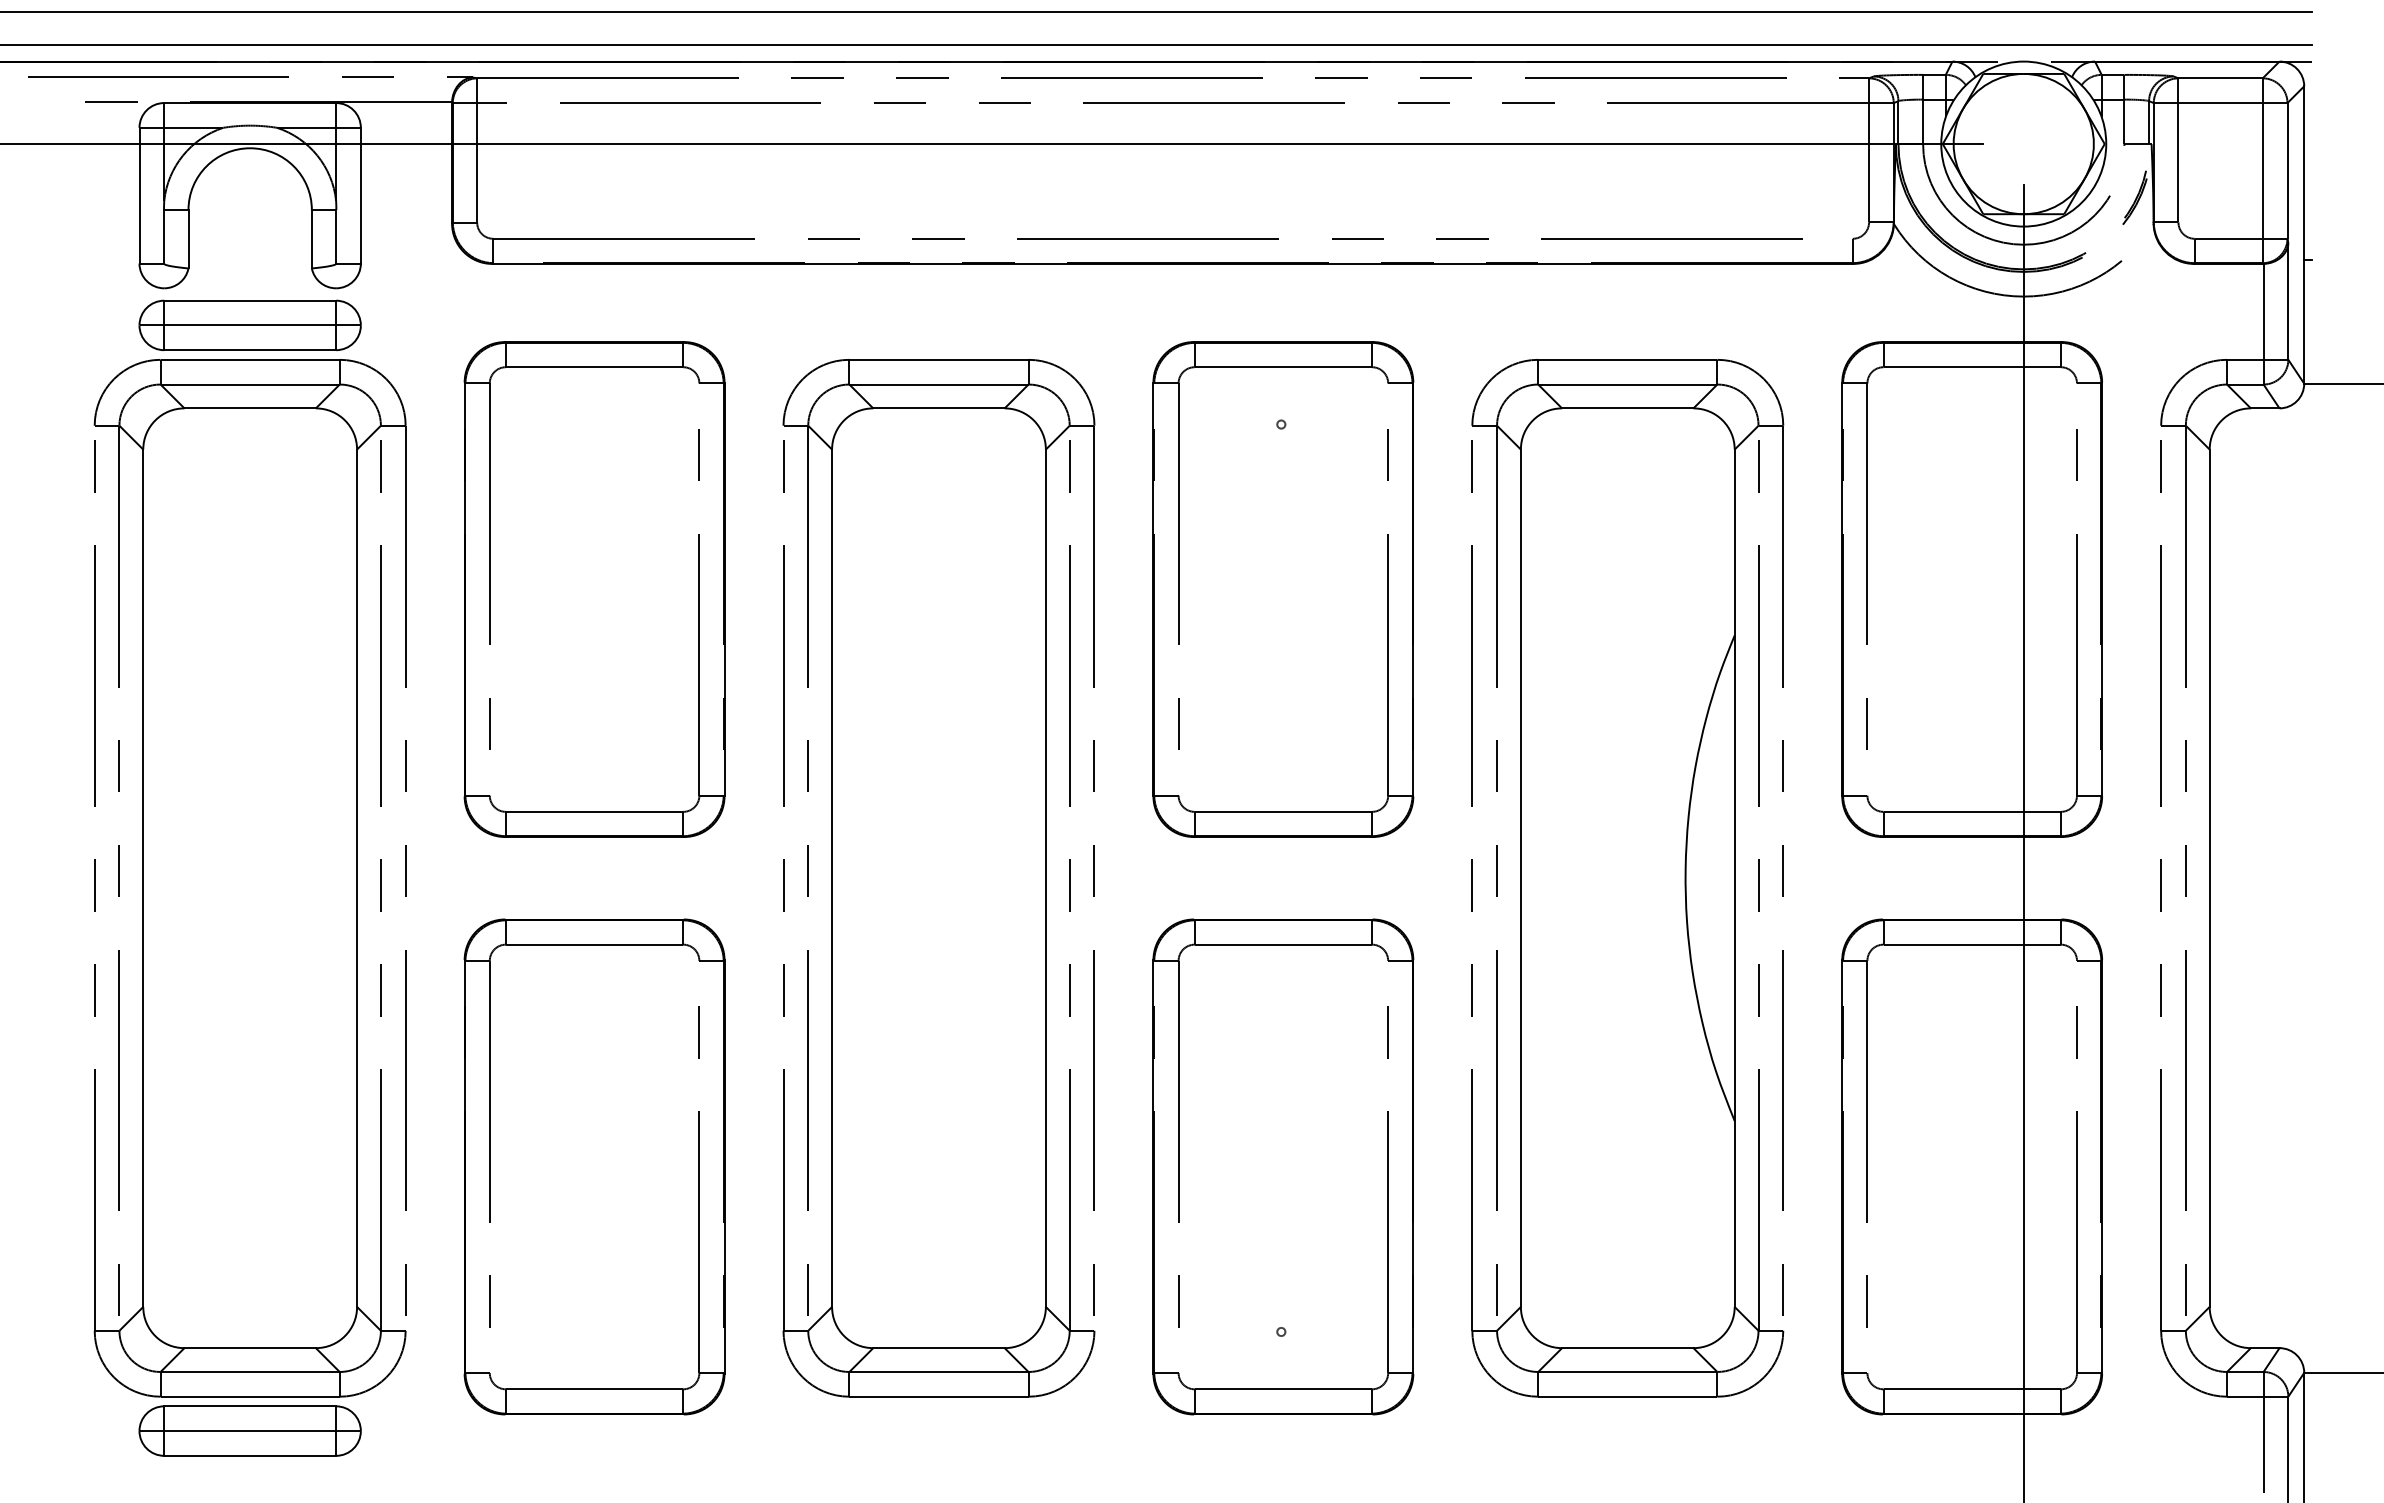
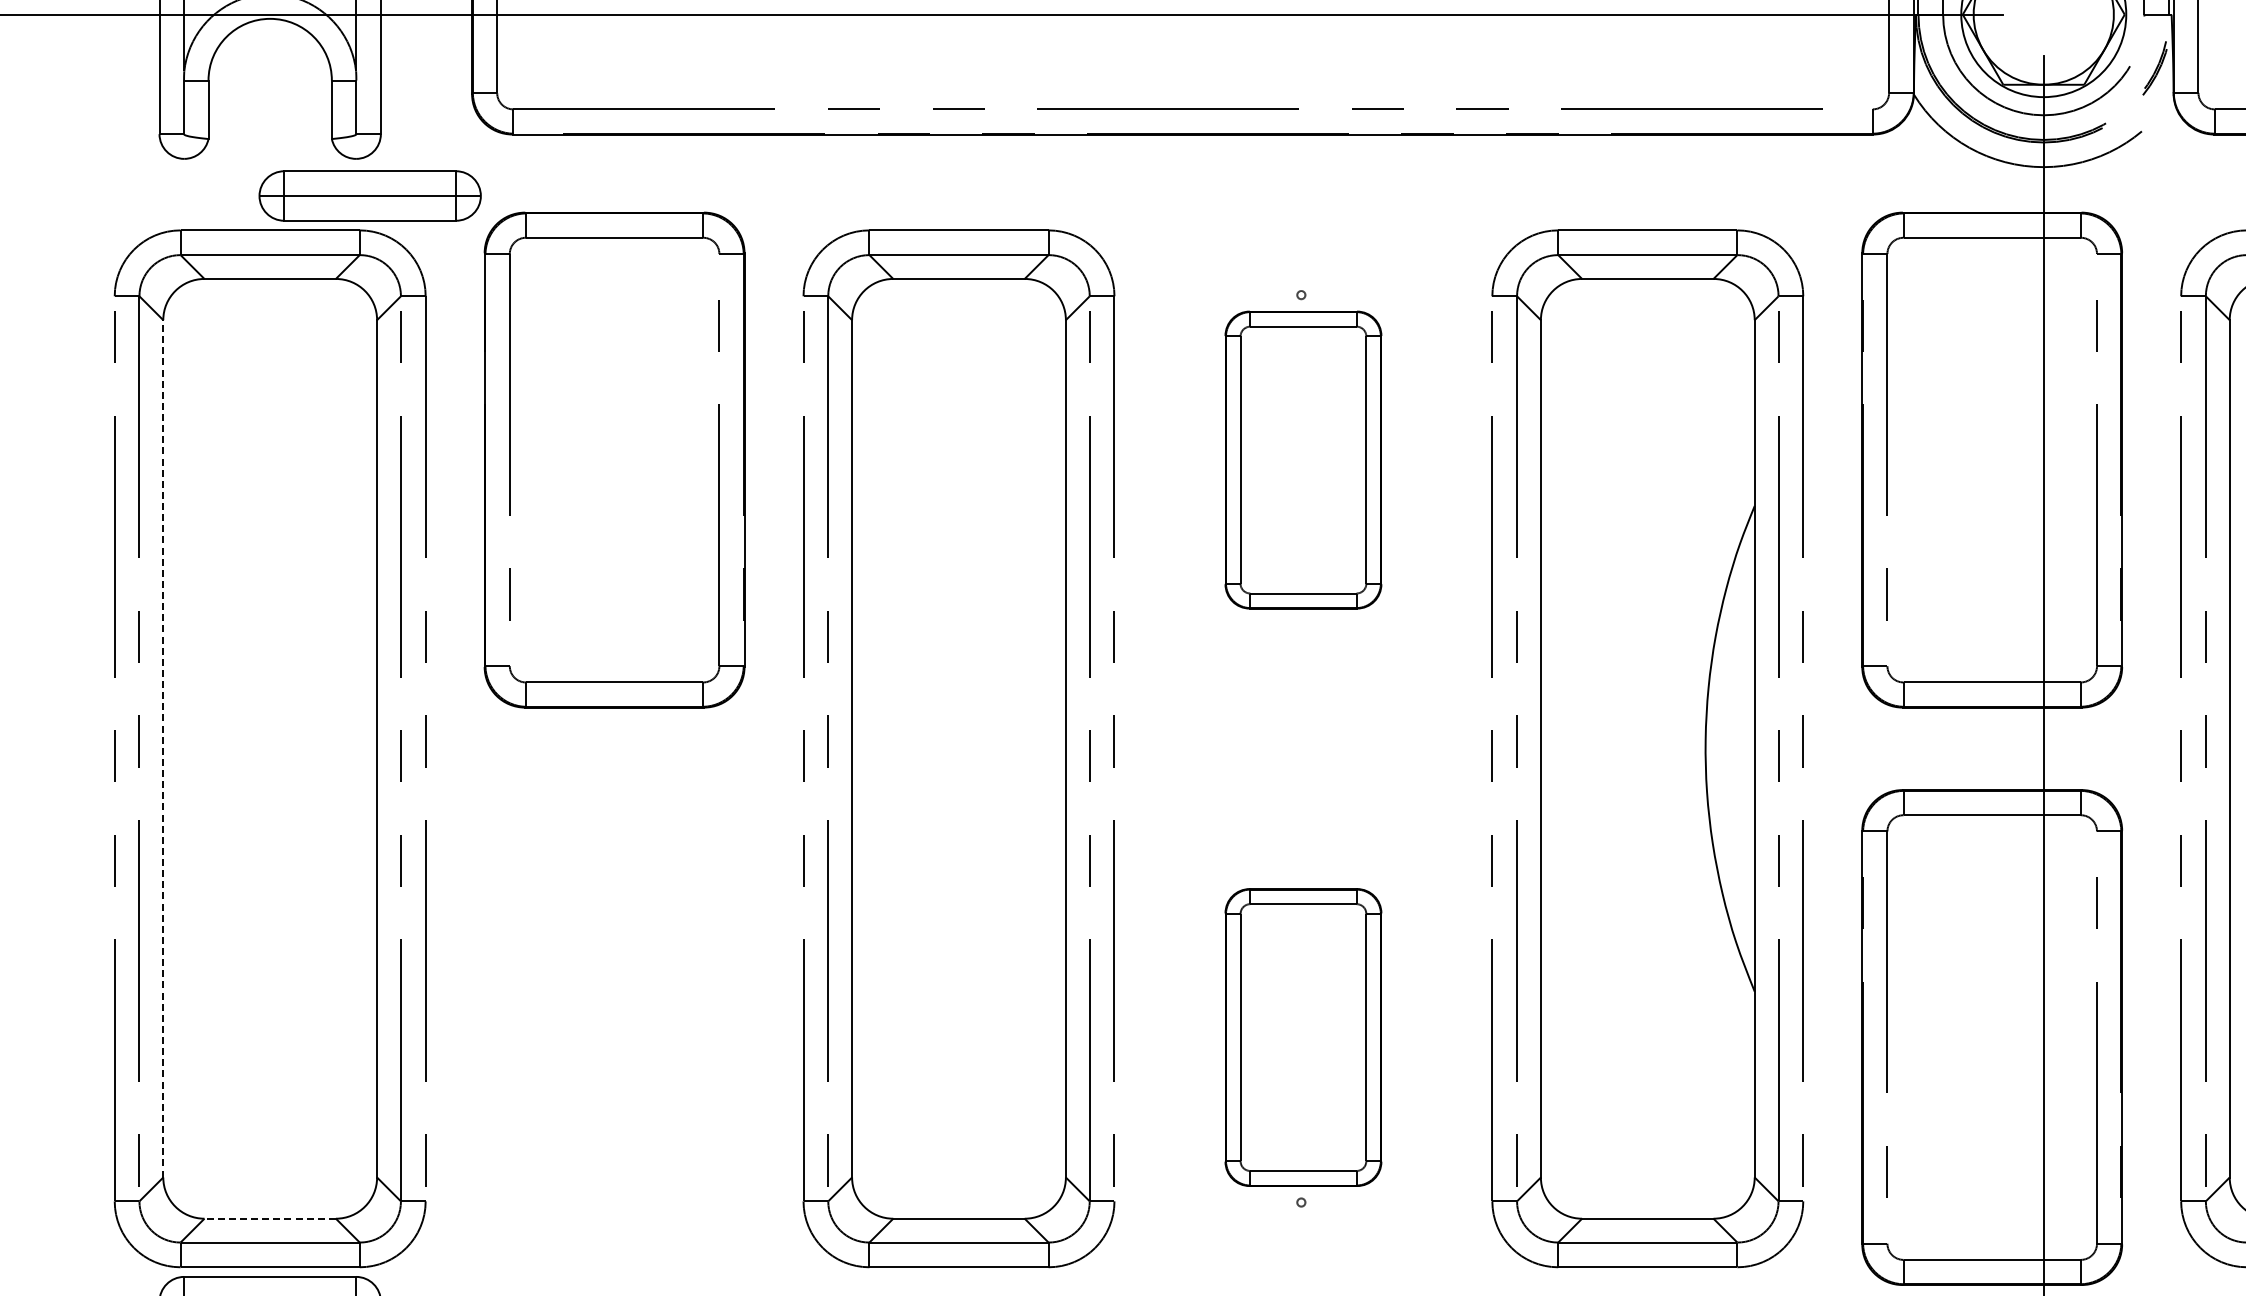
part: (249, 325) -> (369, 196), moved
part: (1283, 589) -> (1303, 460), size x0.6
line: (143, 878) -> (163, 749), solid -> dashed
part: (594, 1166) -> (614, 1037), removed
part: (1283, 1166) -> (1303, 1037), size x0.6
line: (250, 1348) -> (270, 1219), solid -> dashed

